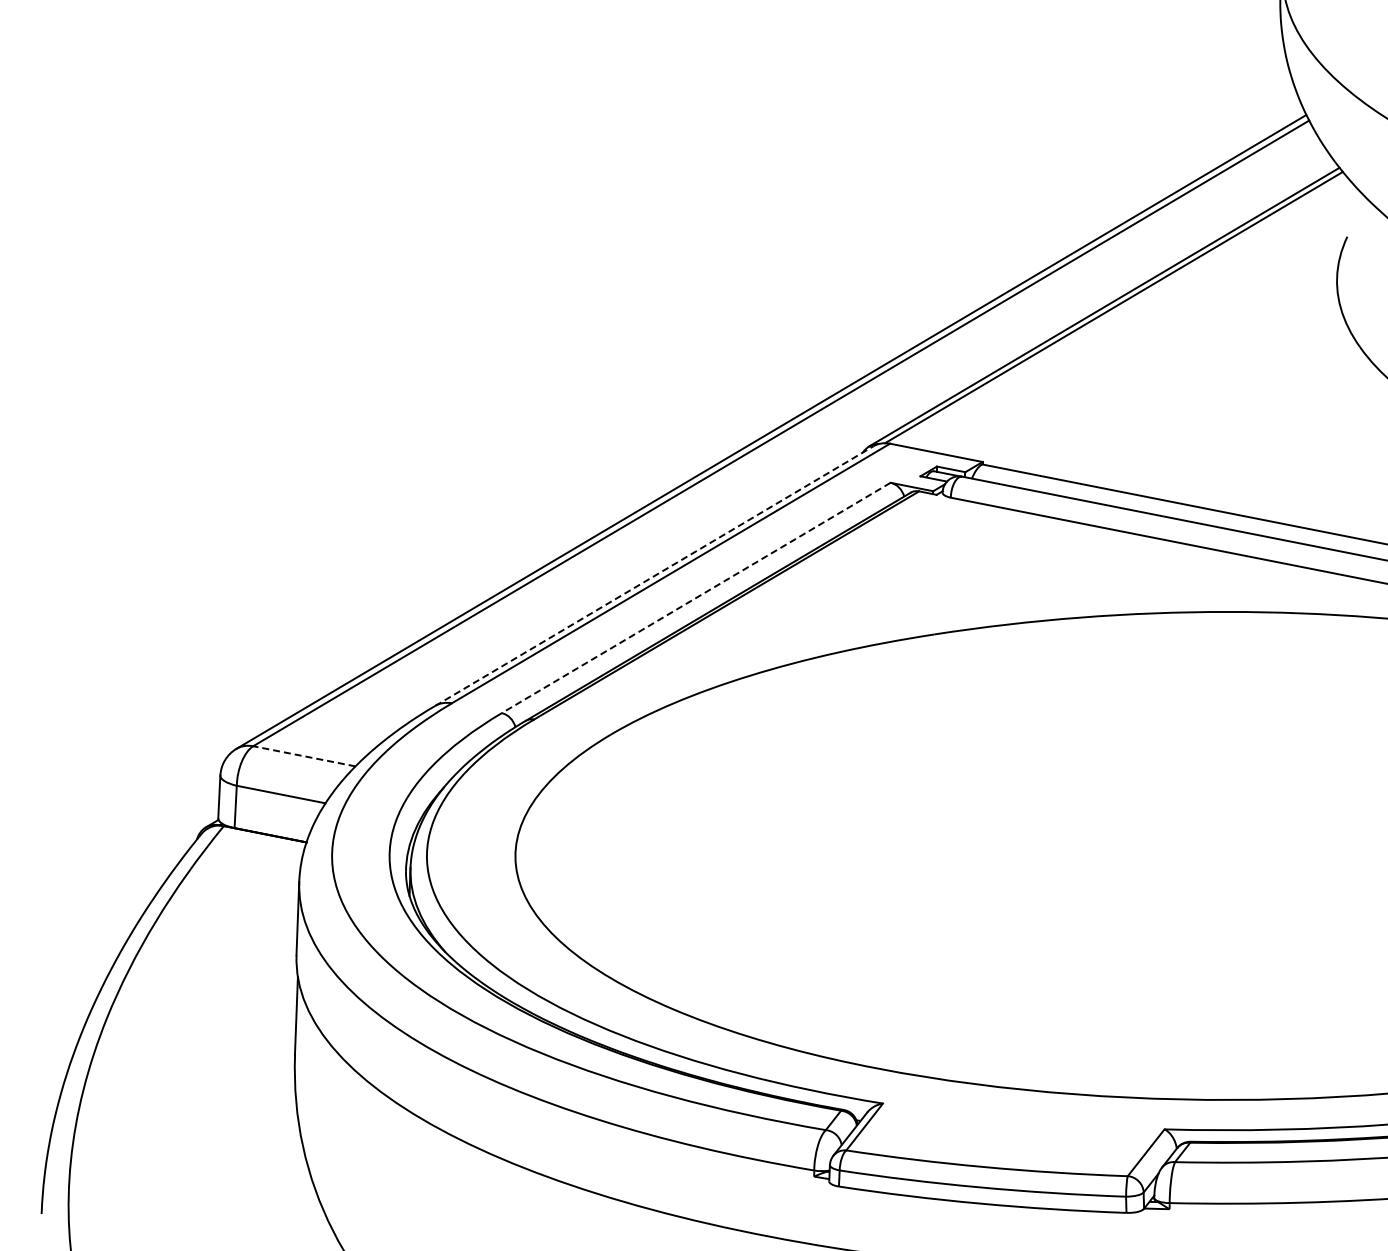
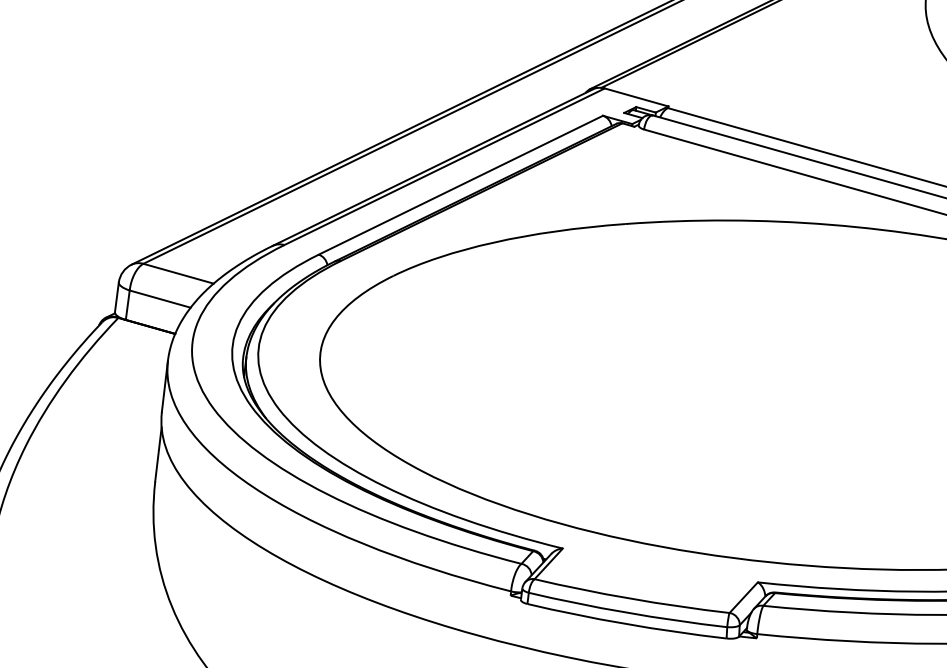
line: (654, 576) -> (432, 167), dashed -> solid
line: (696, 597) -> (461, 184), dashed -> solid
line: (303, 756) -> (177, 273), dashed -> solid

